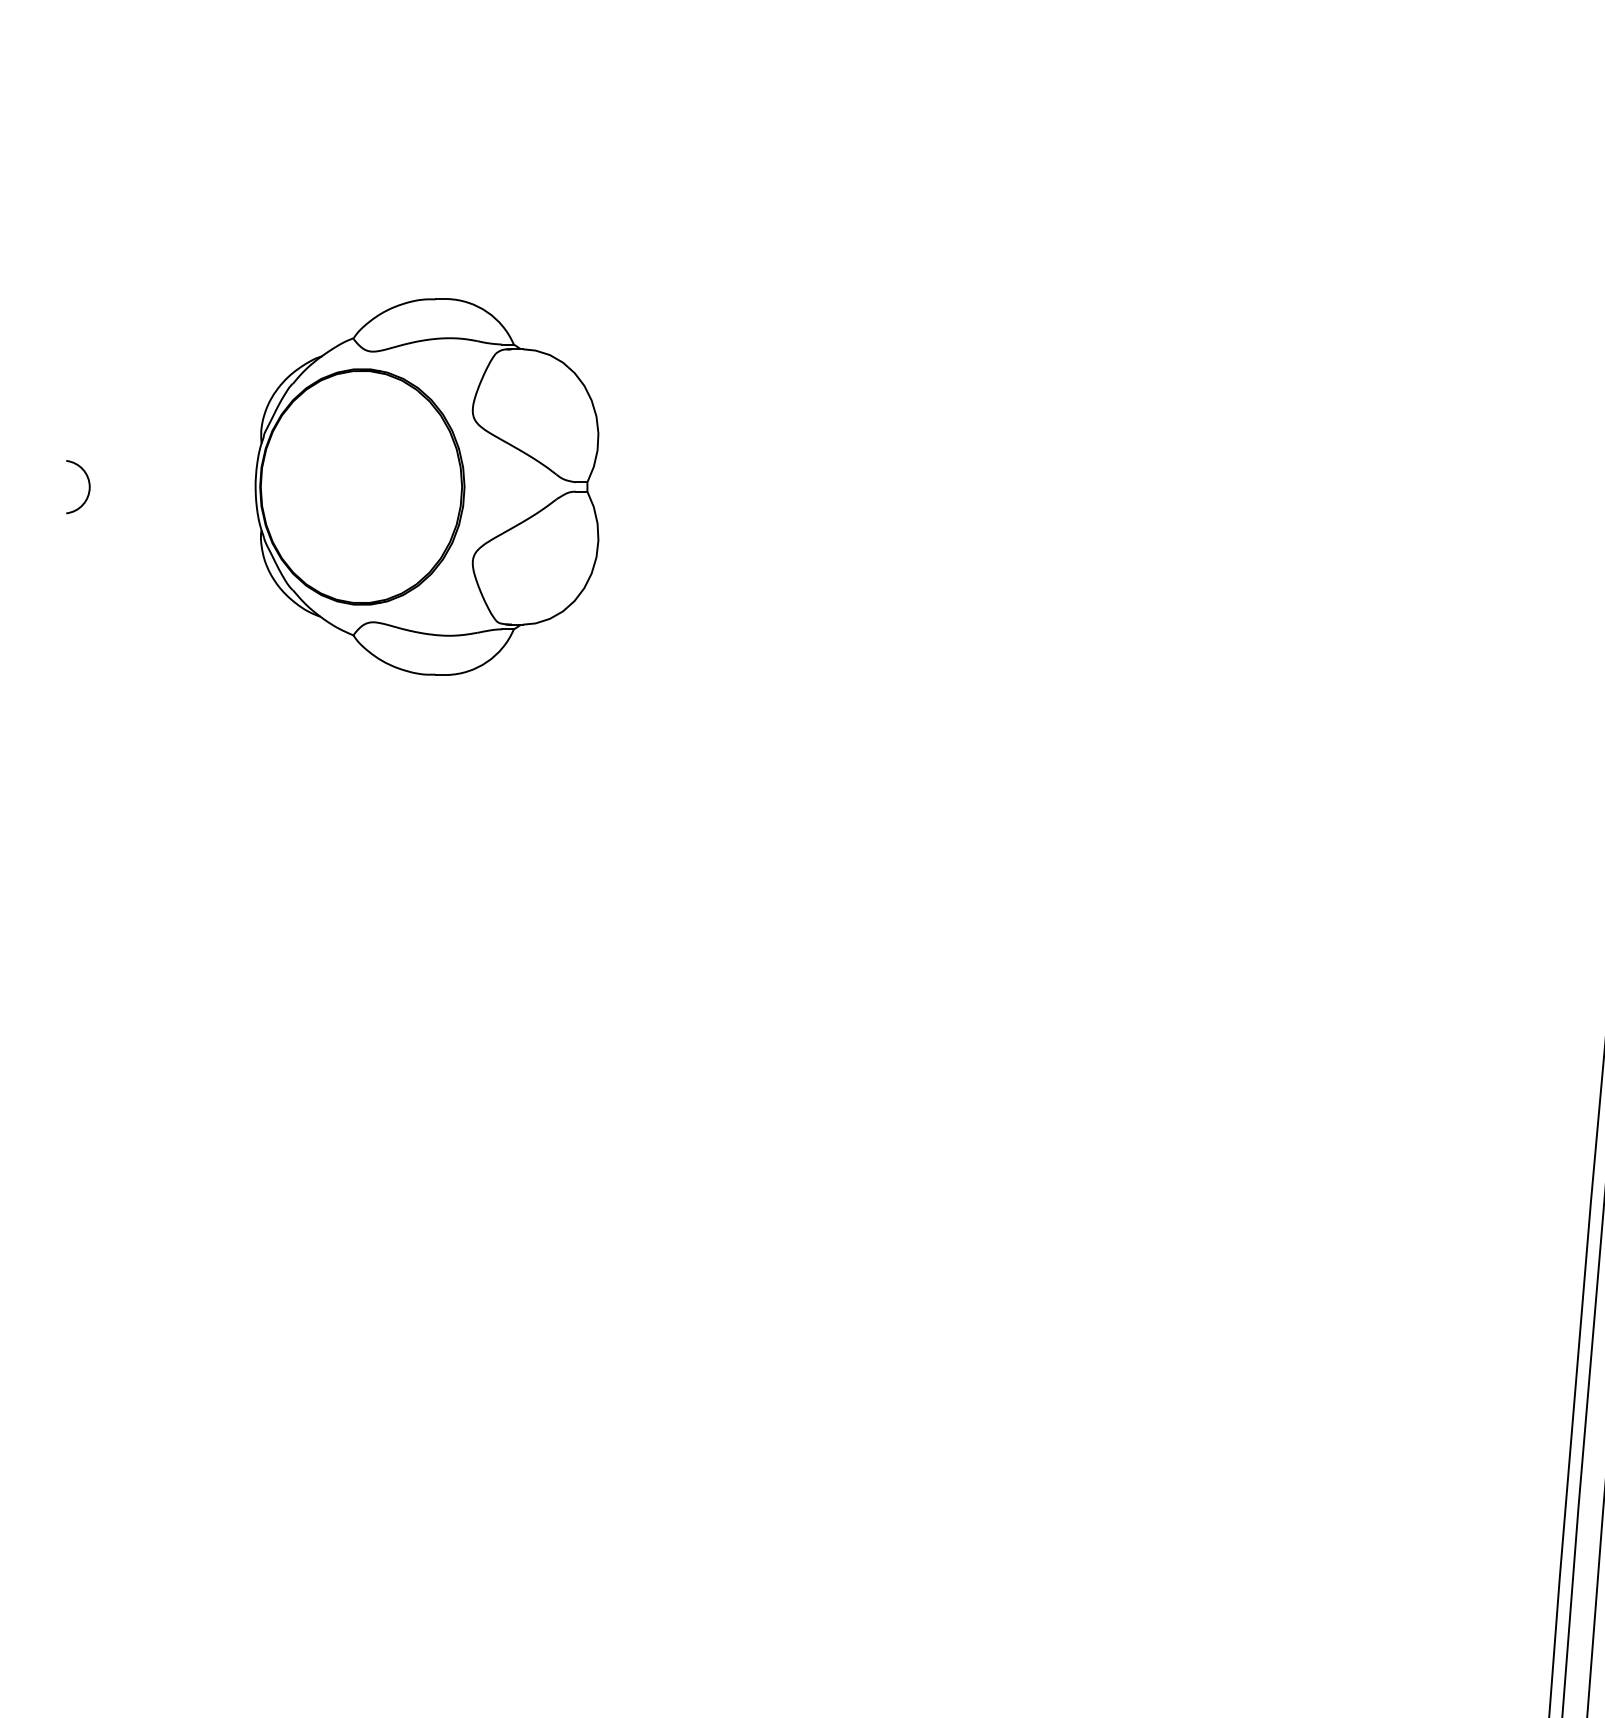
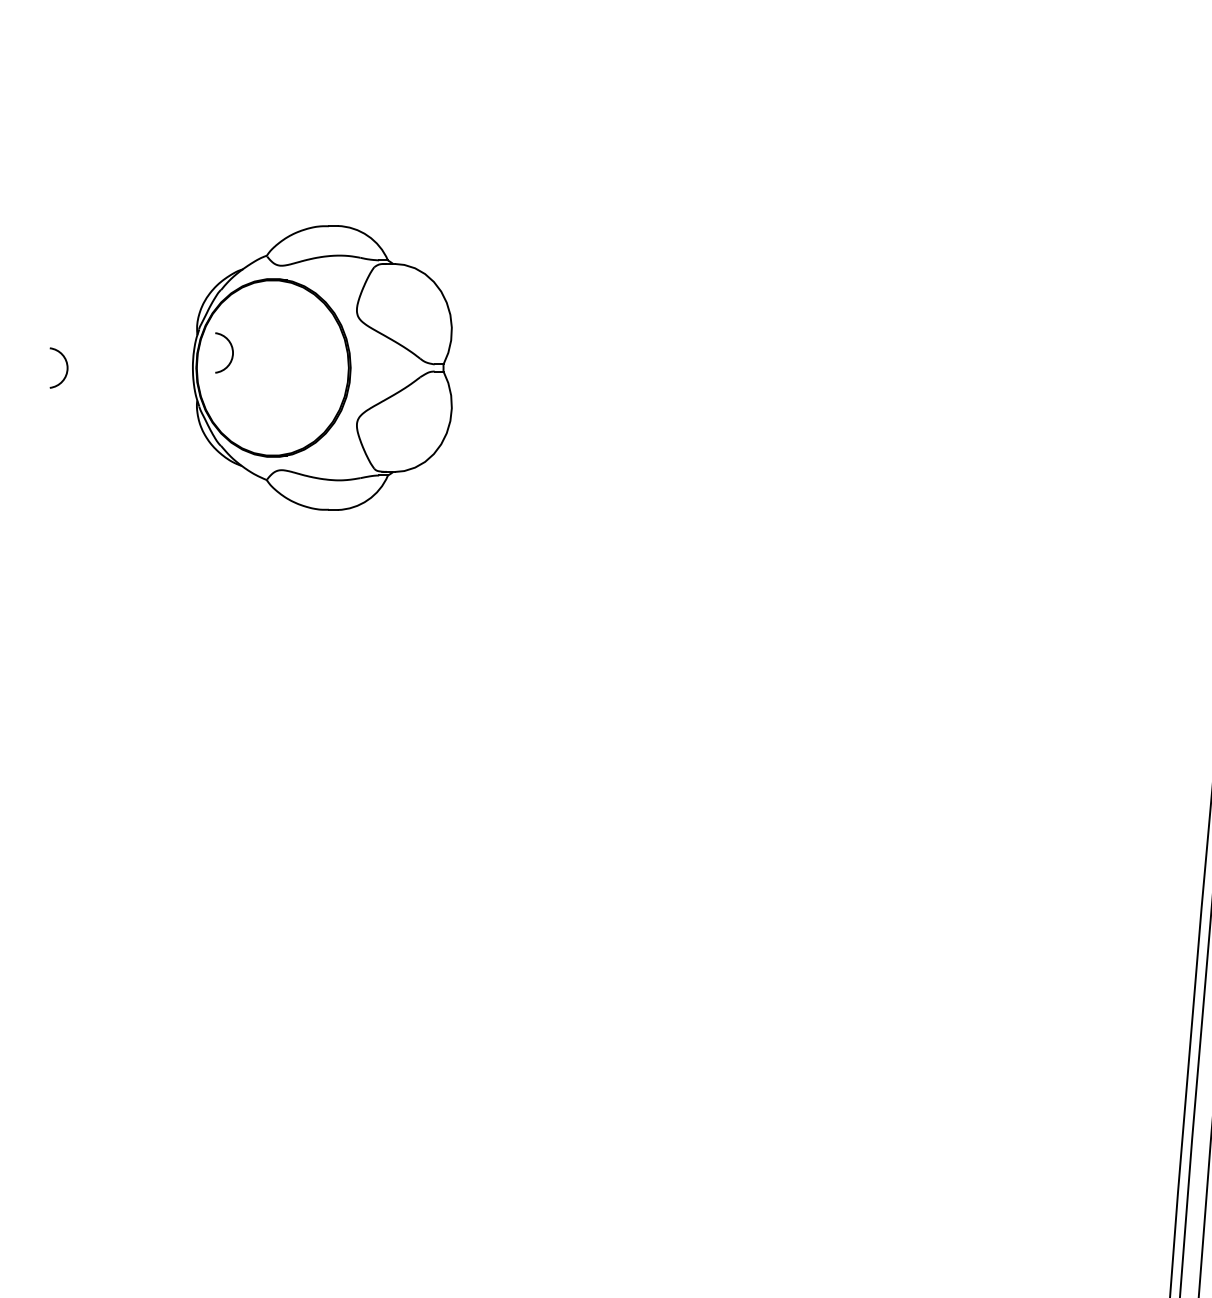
arc: (307, 467) -> (232, 353), added

